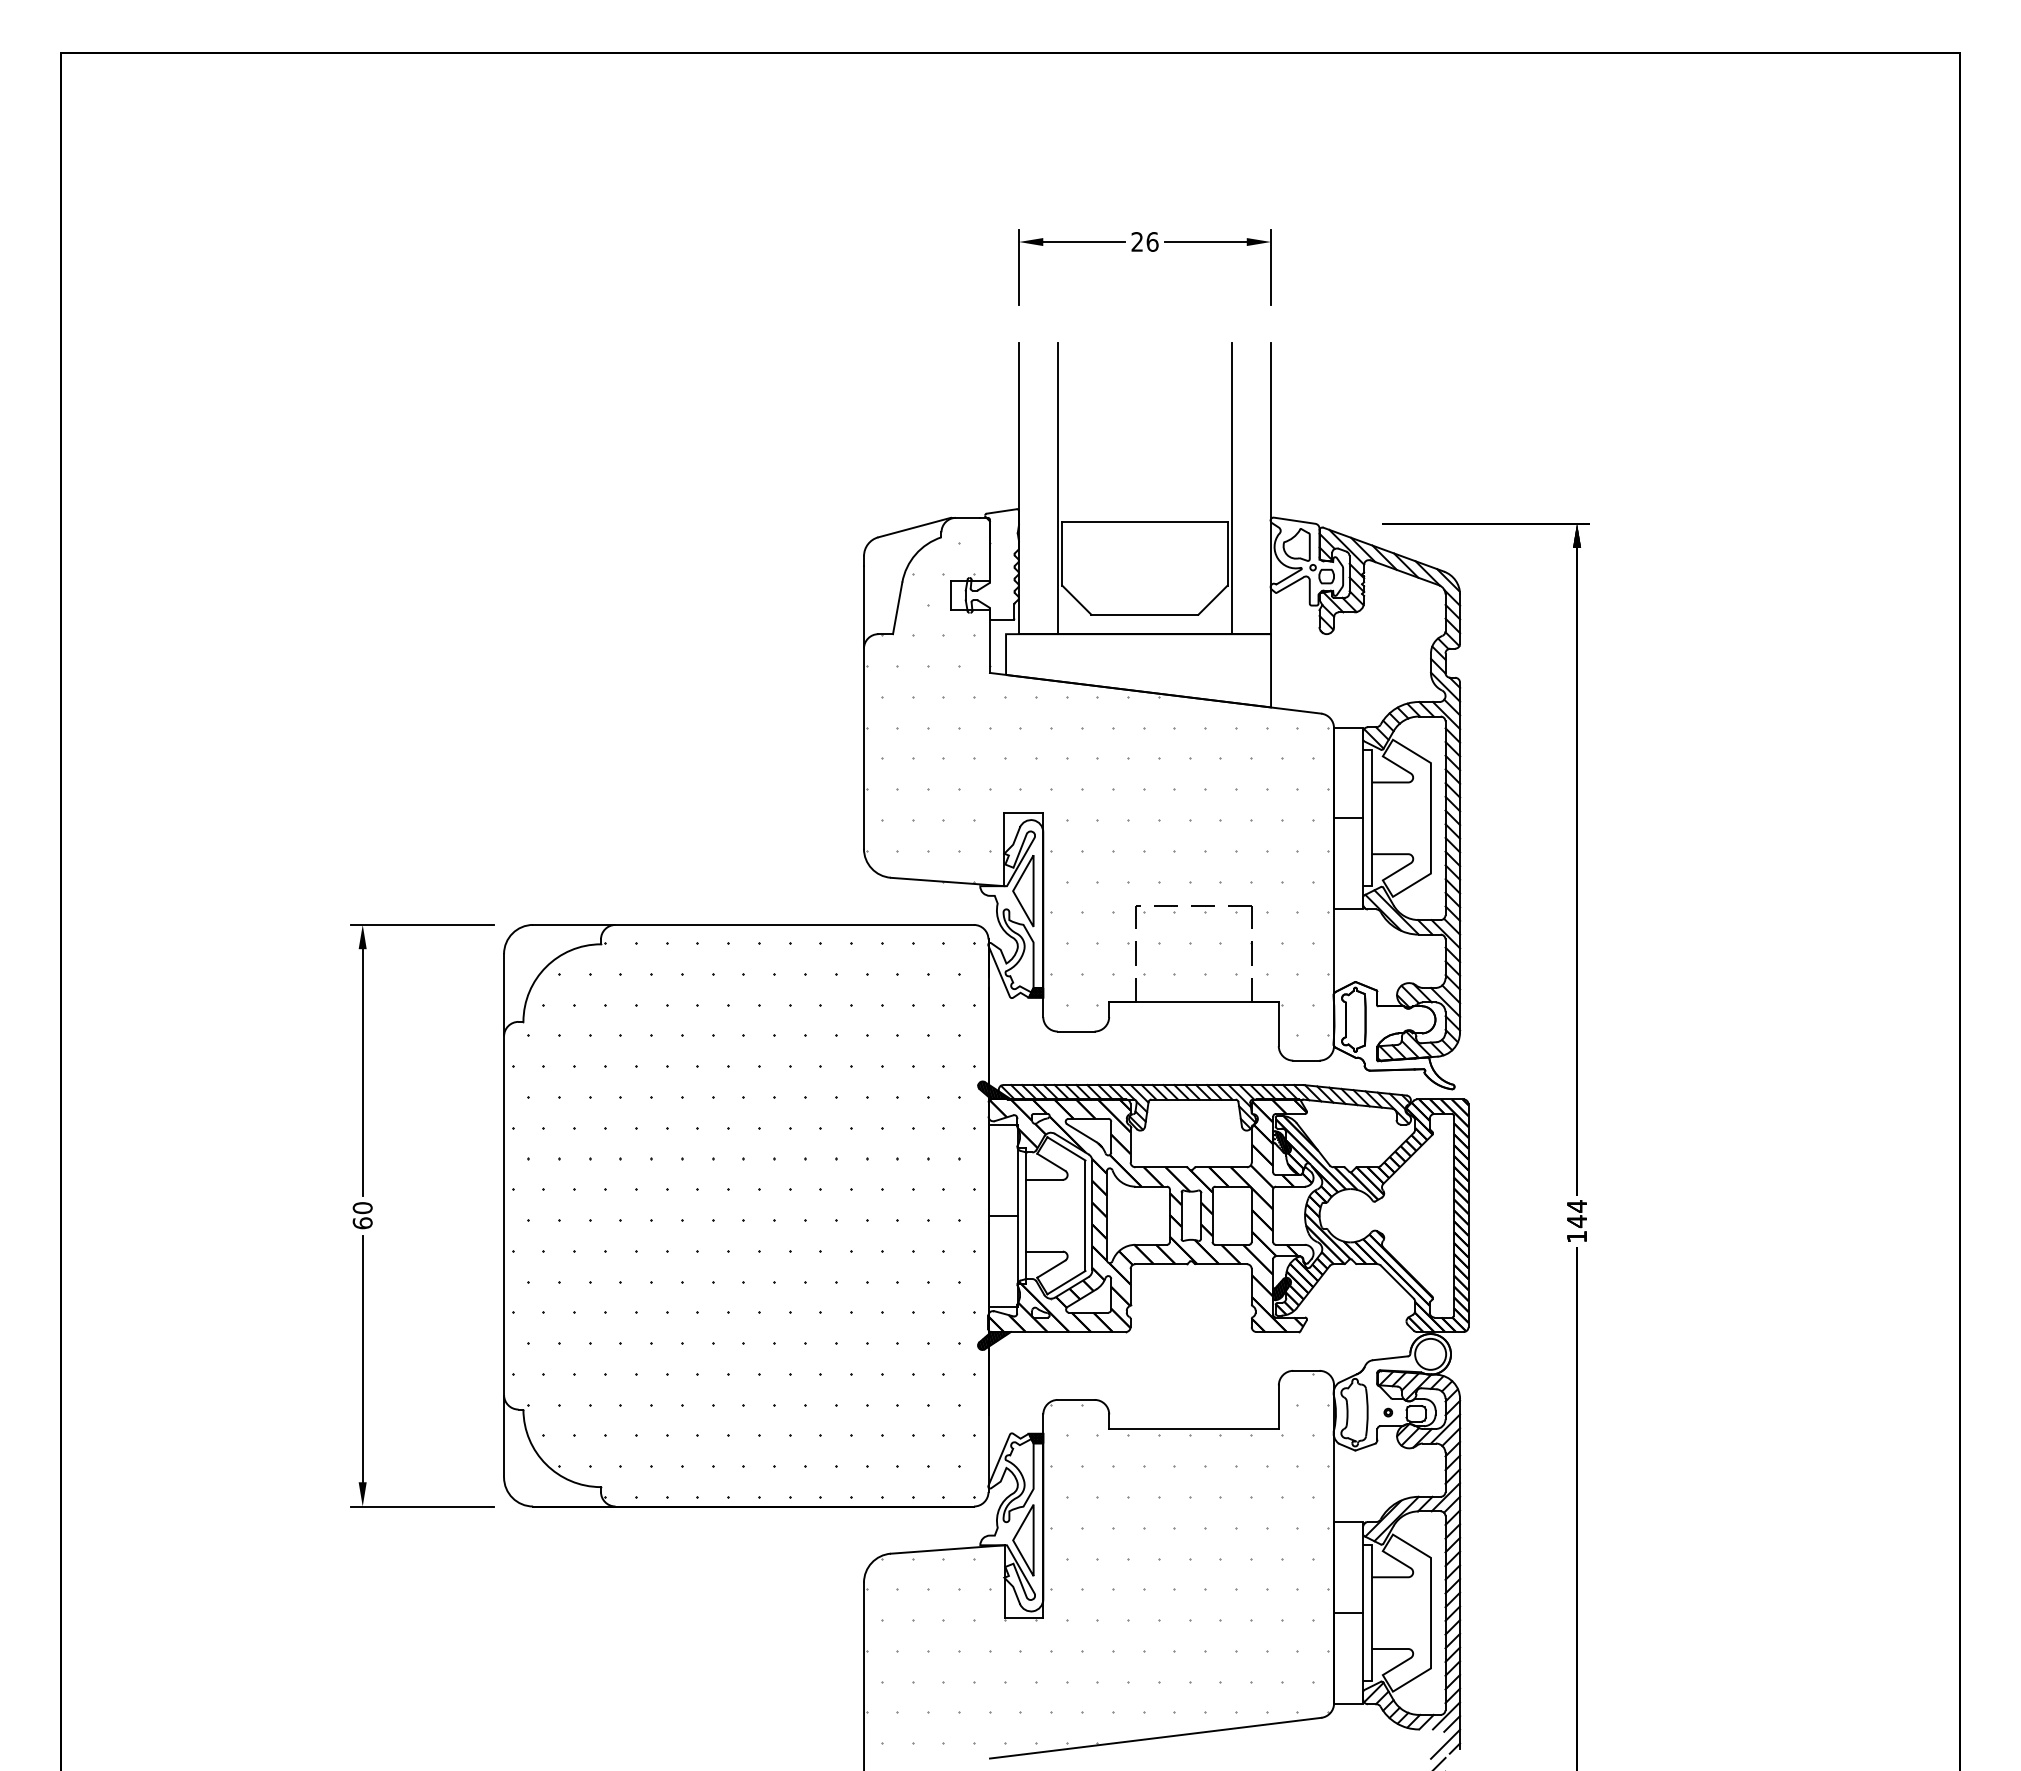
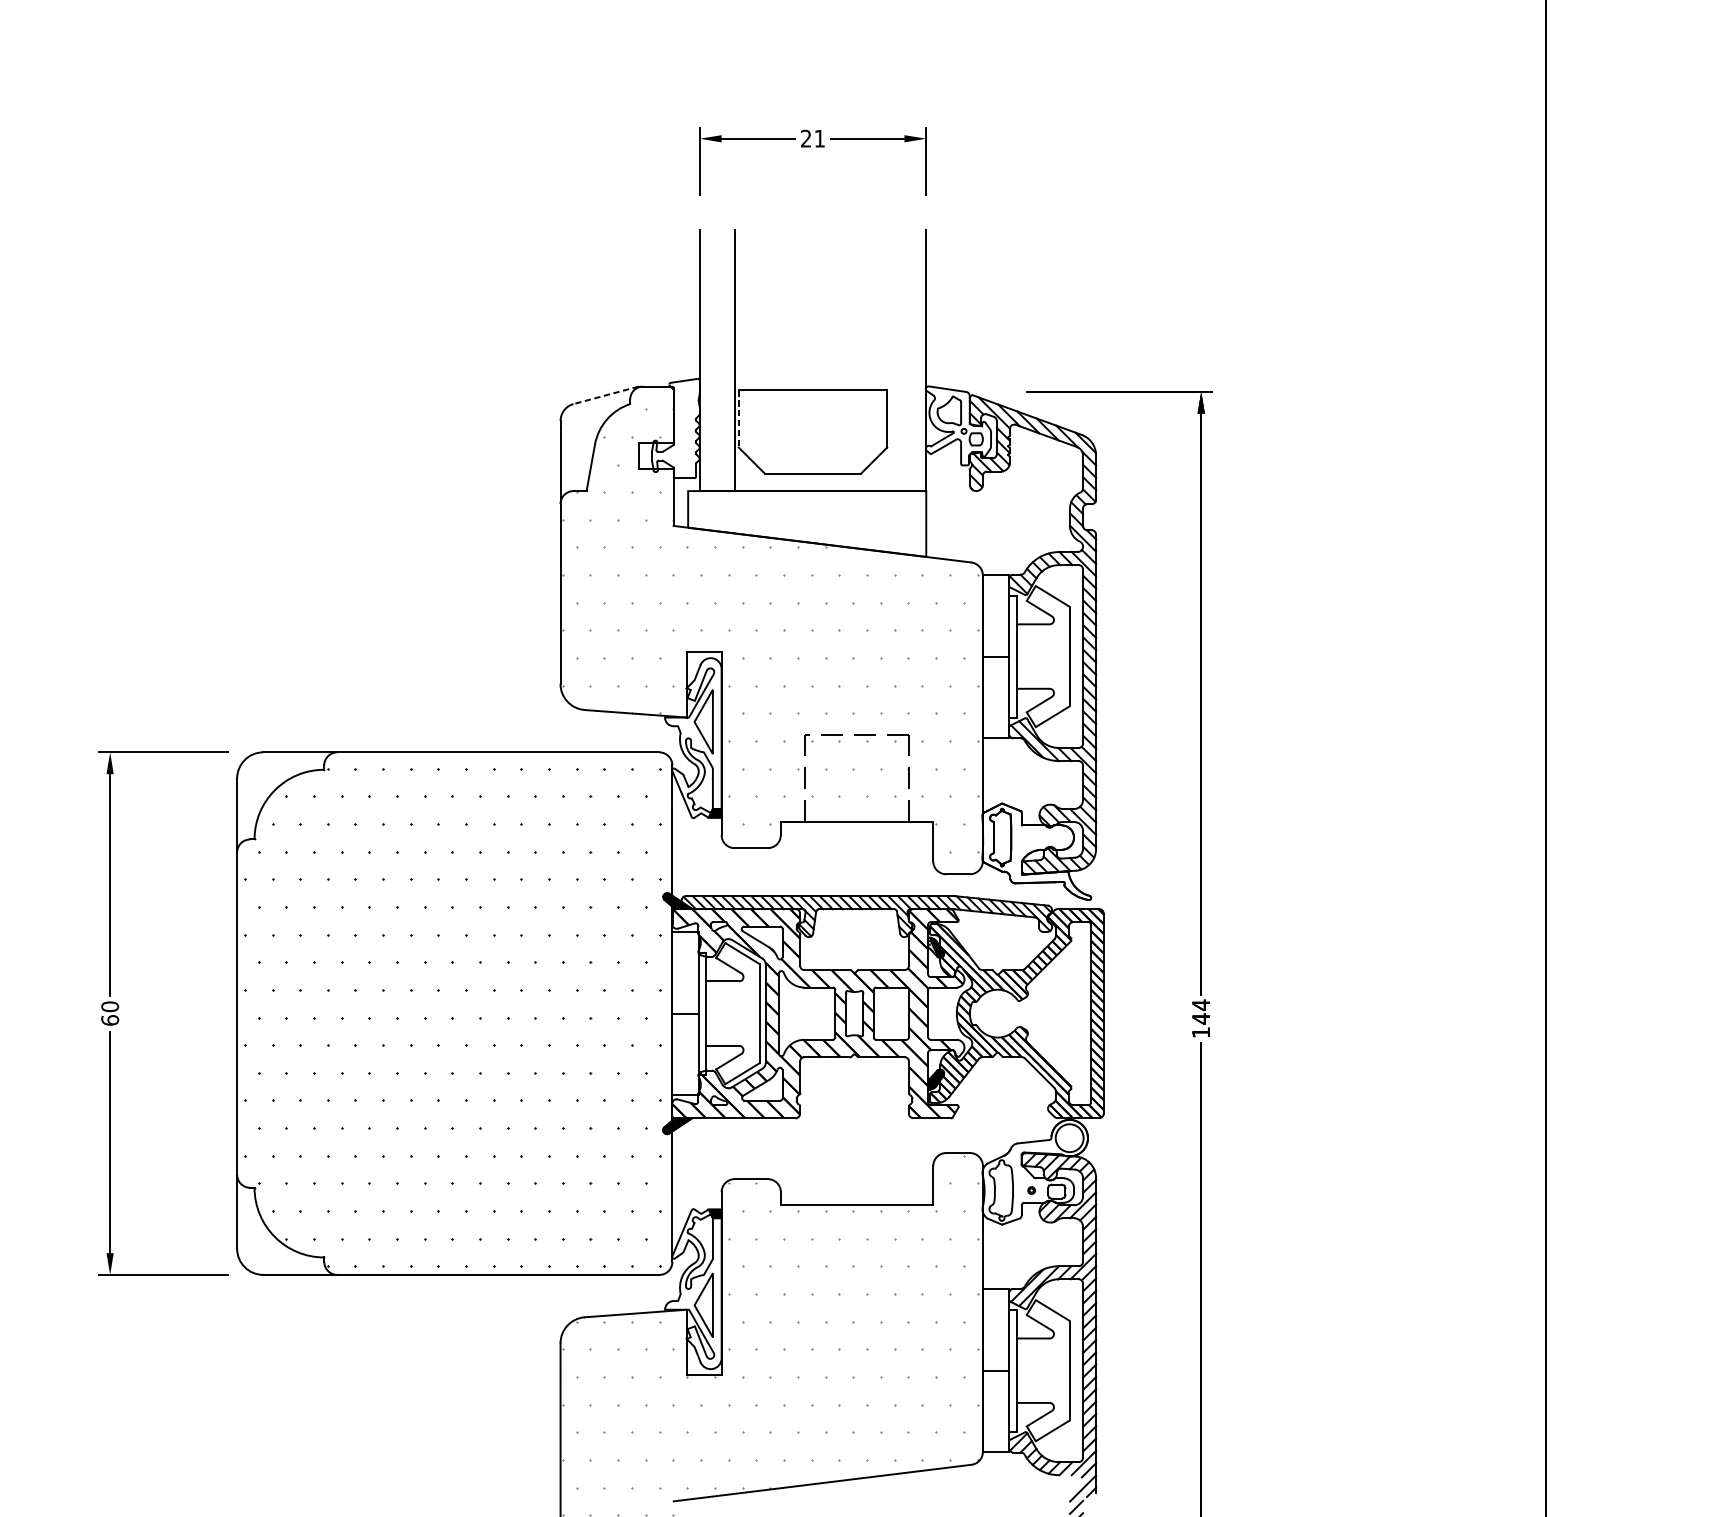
text: (1152, 241) -> (819, 138), 26 -> 21
line: (1232, 488) -> (891, 360), removed
line: (914, 527) -> (605, 395), solid -> dashed
line: (1062, 553) -> (738, 418), solid -> dashed

